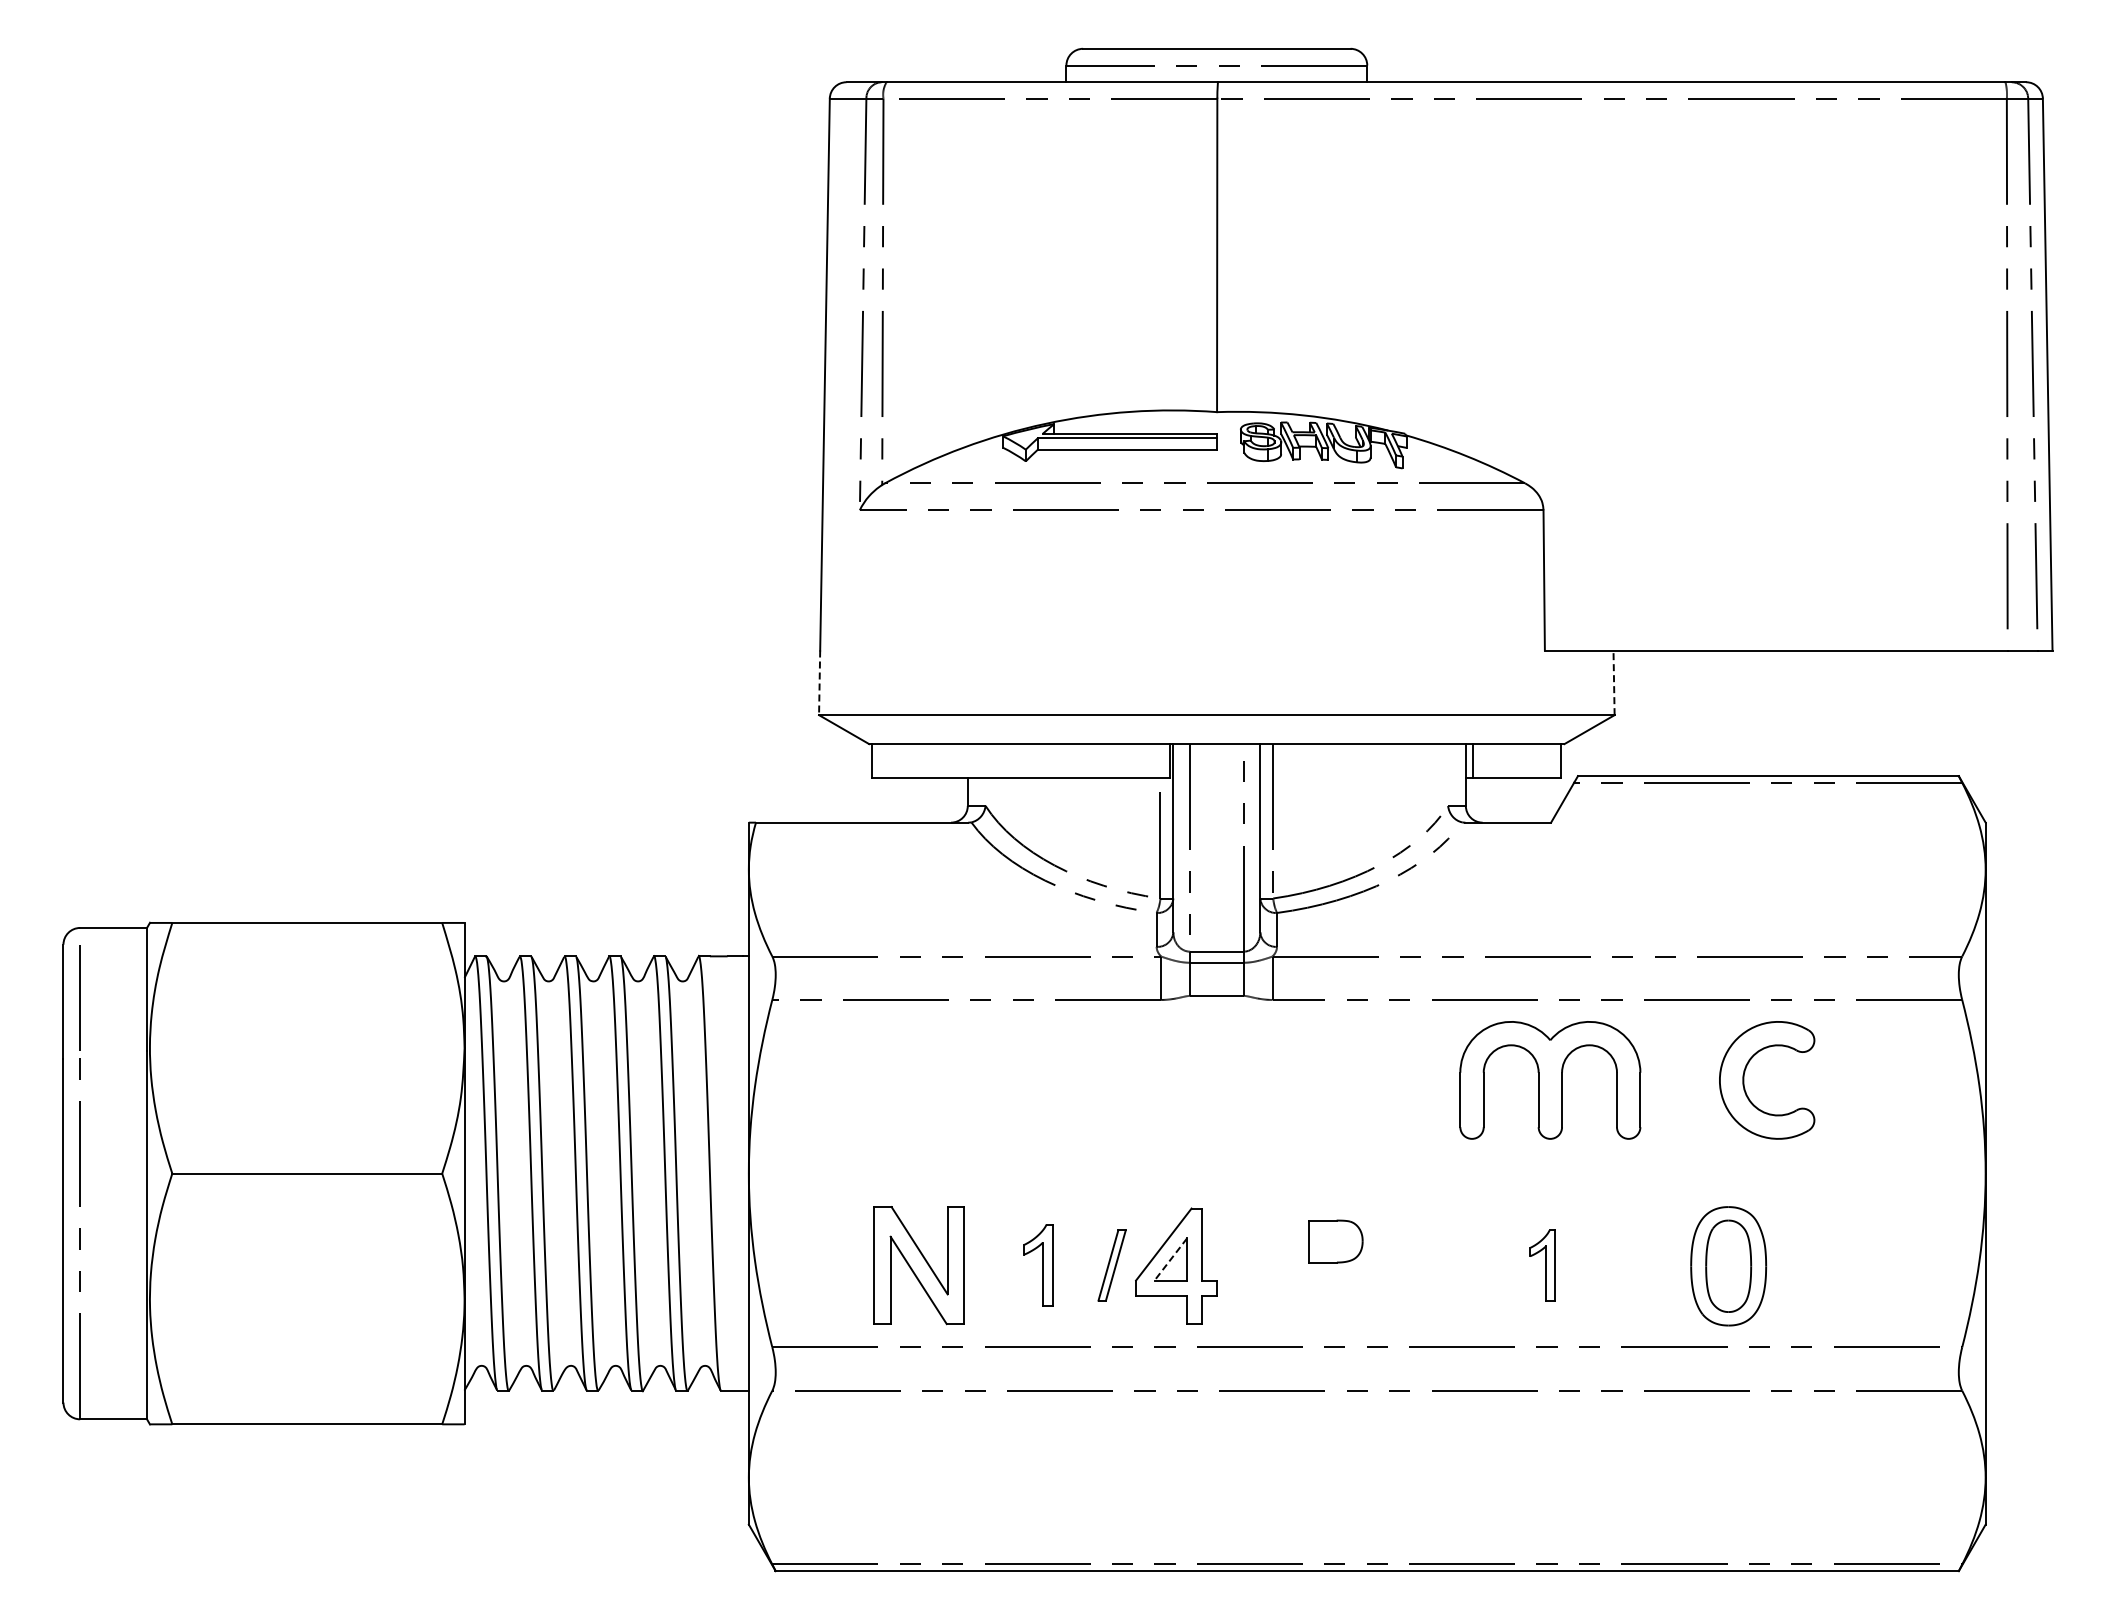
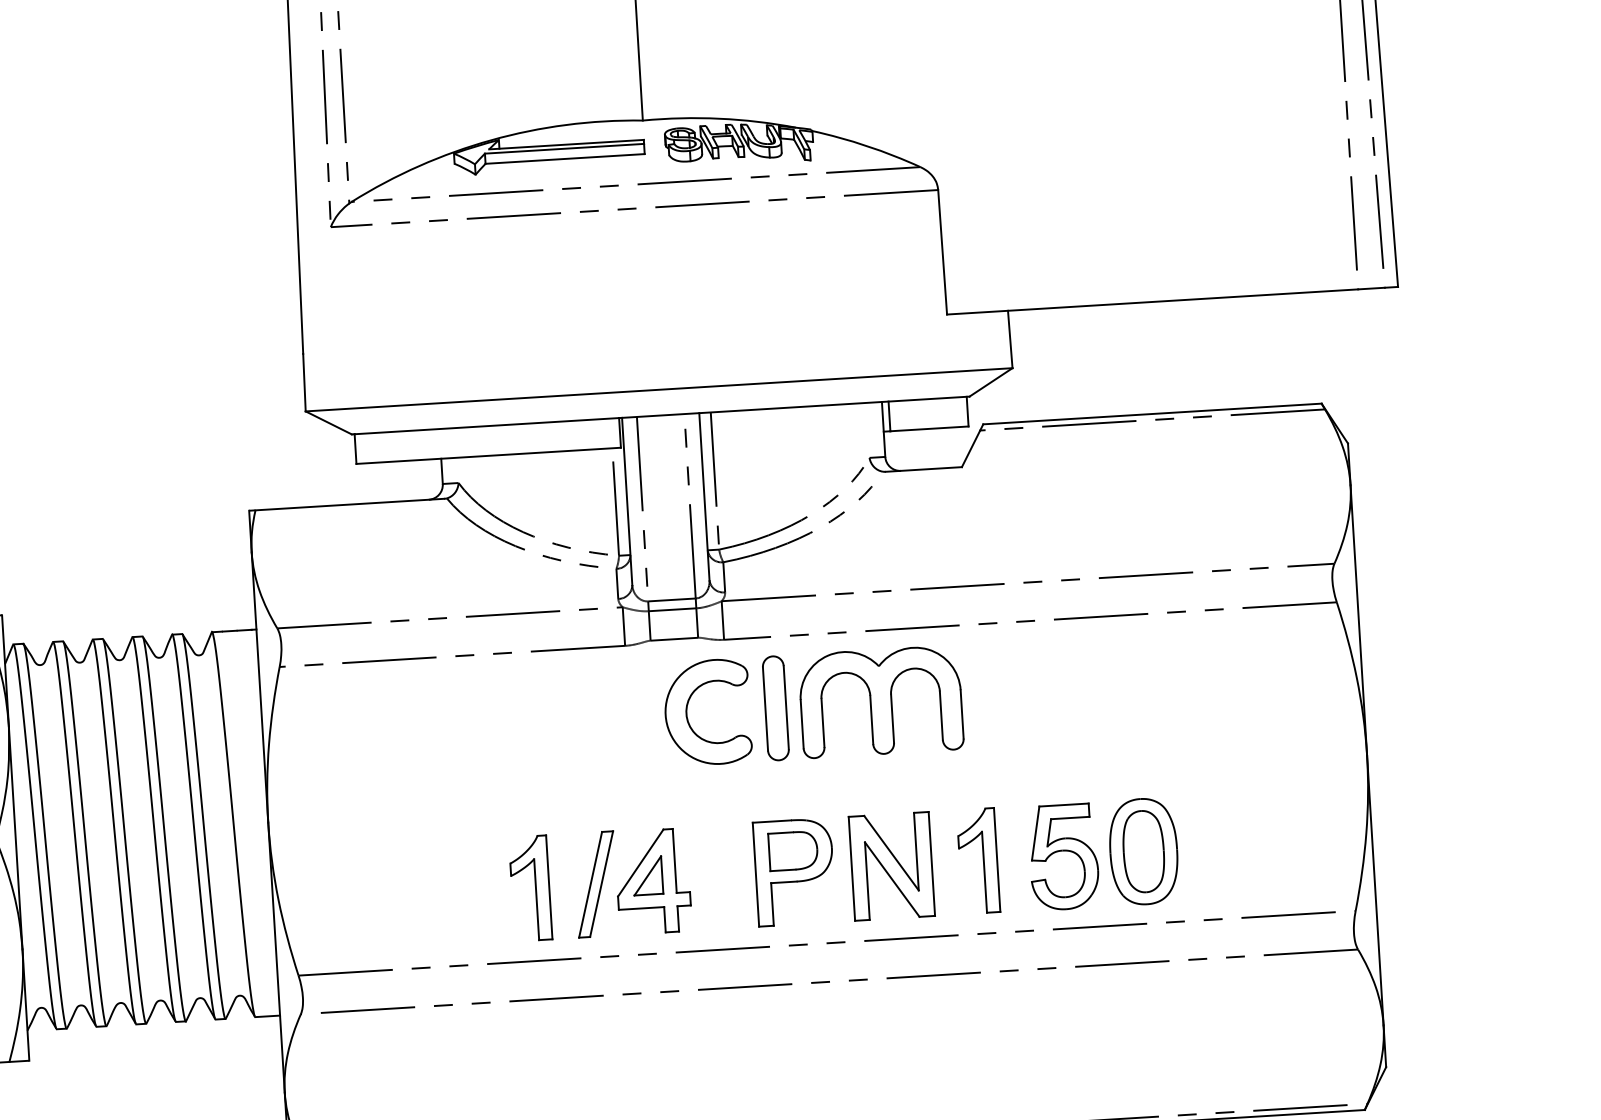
line: (1614, 682) -> (1010, 339), dashed -> solid
line: (819, 683) -> (304, 383), dashed -> solid
part: (1325, 1080) -> (775, 708), added
part: (1550, 1080) -> (881, 702), moved
part: (1744, 1080) -> (687, 713), moved
line: (1170, 1259) -> (647, 875), dashed -> solid
part: (918, 1265) -> (891, 866), moved
part: (1038, 1265) -> (530, 888), size x1.43
part: (1111, 1265) -> (595, 884), size x1.67
part: (1335, 1265) -> (794, 872), added
part: (1542, 1265) -> (978, 861), size x1.67
part: (1638, 1266) -> (1063, 856), added

